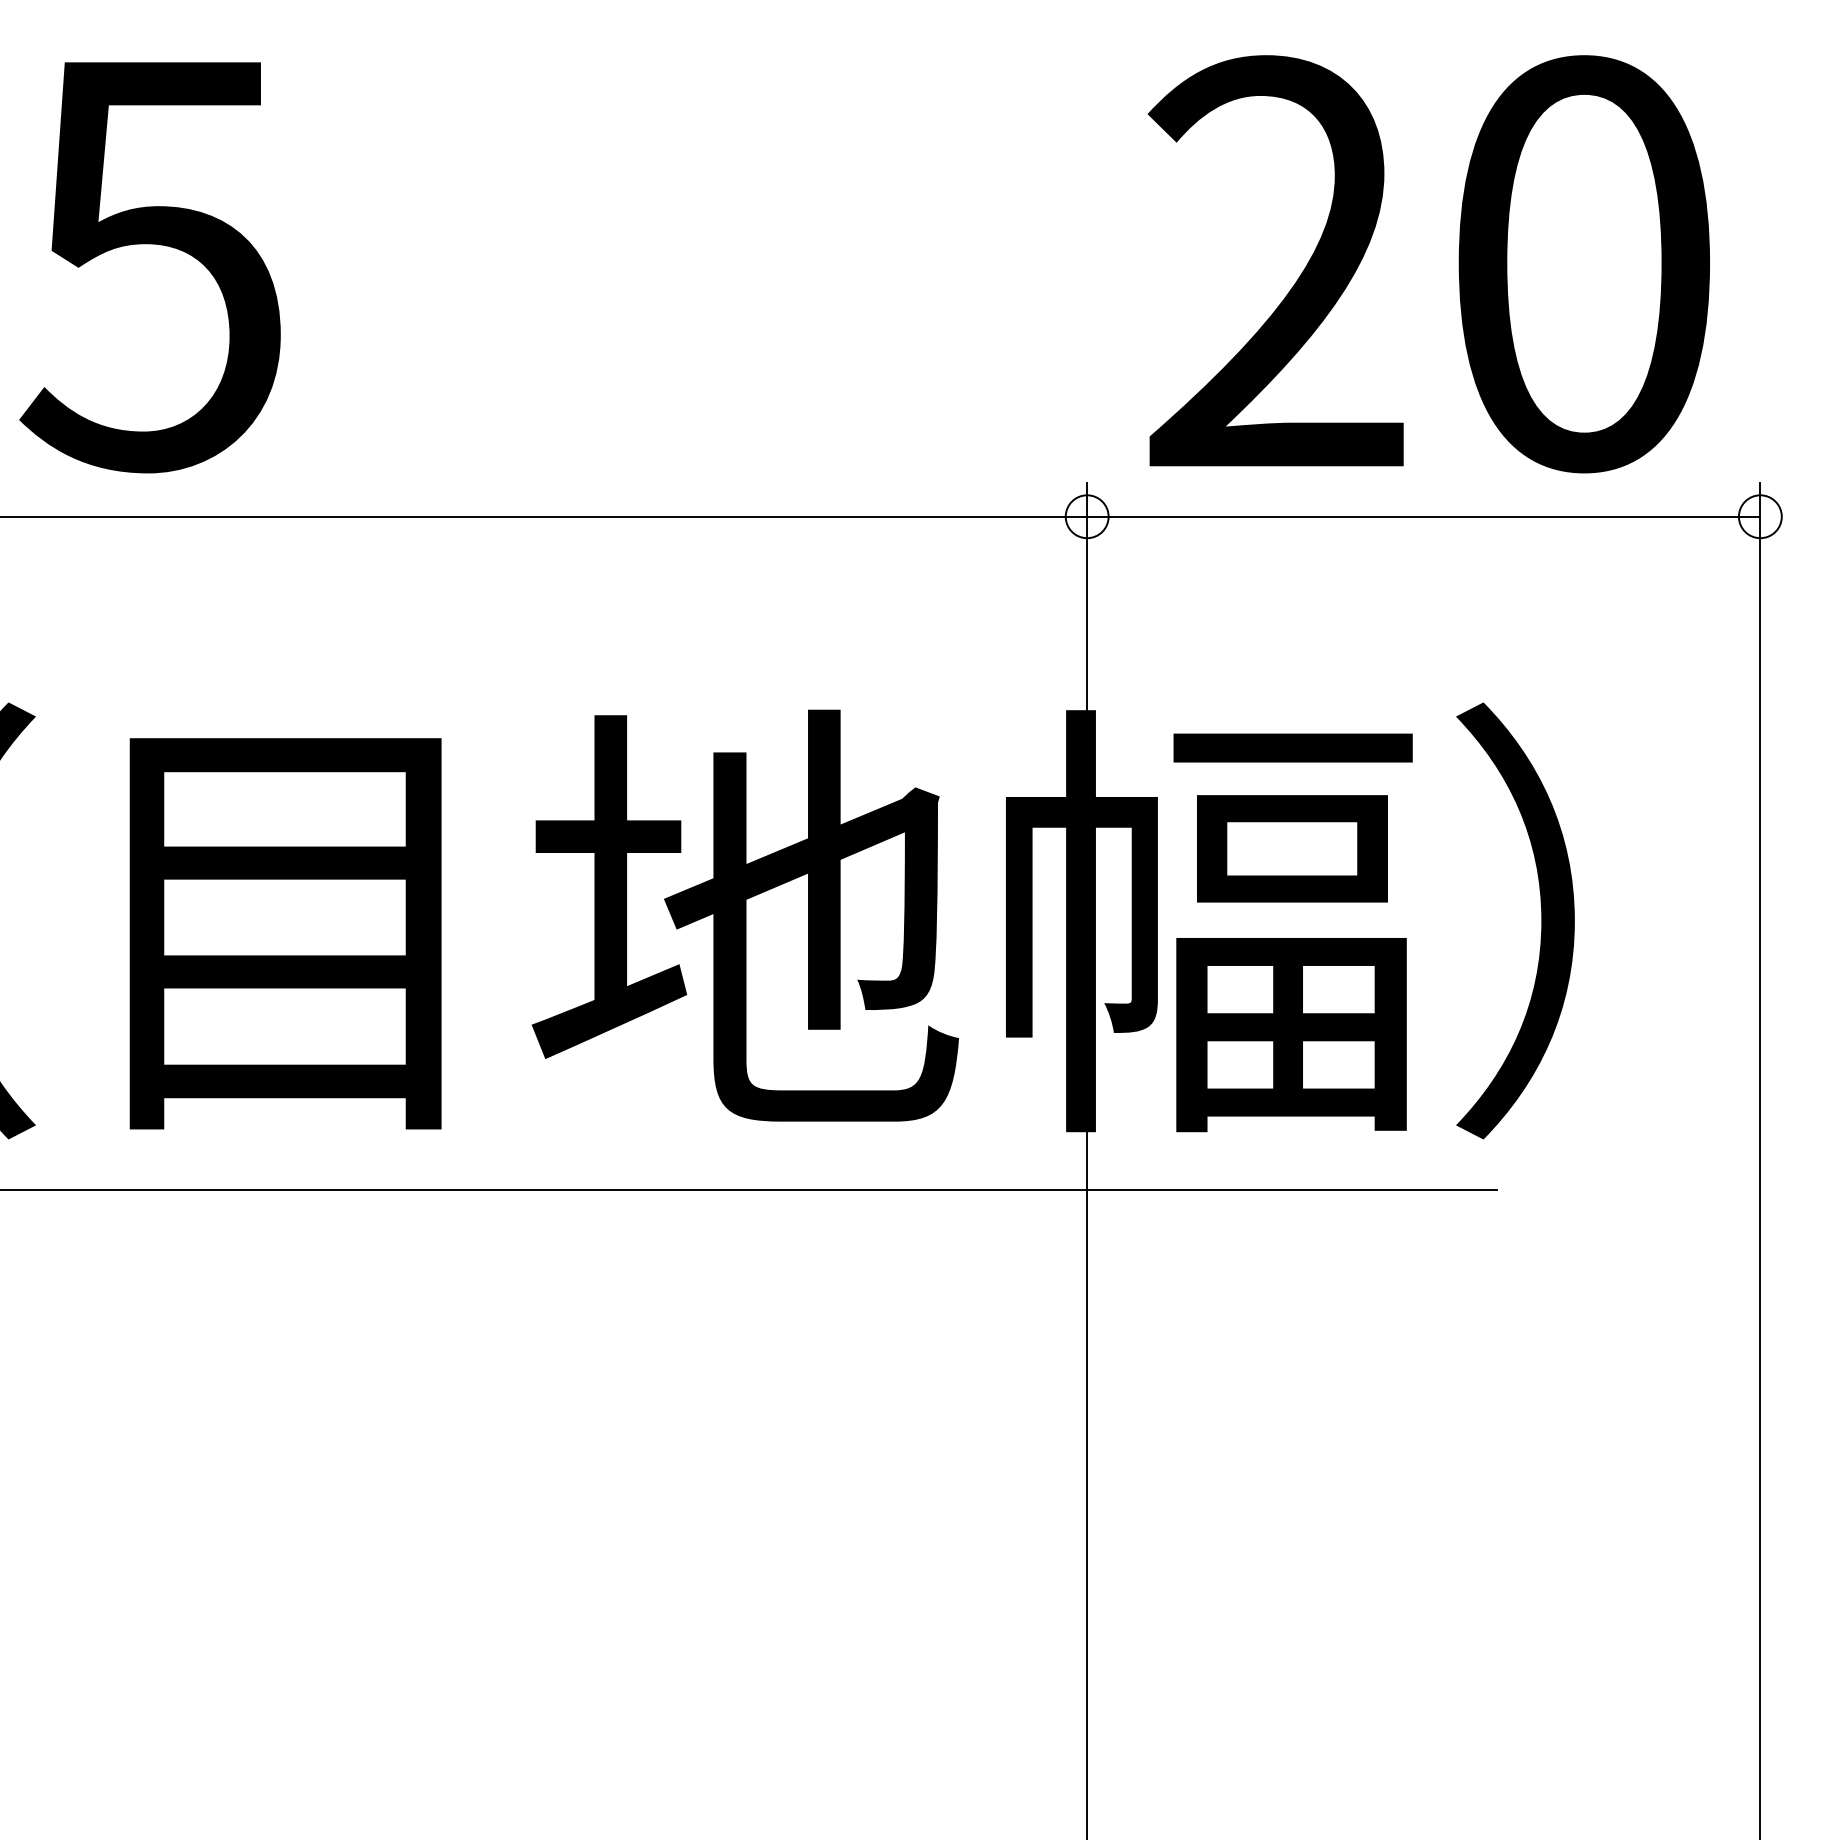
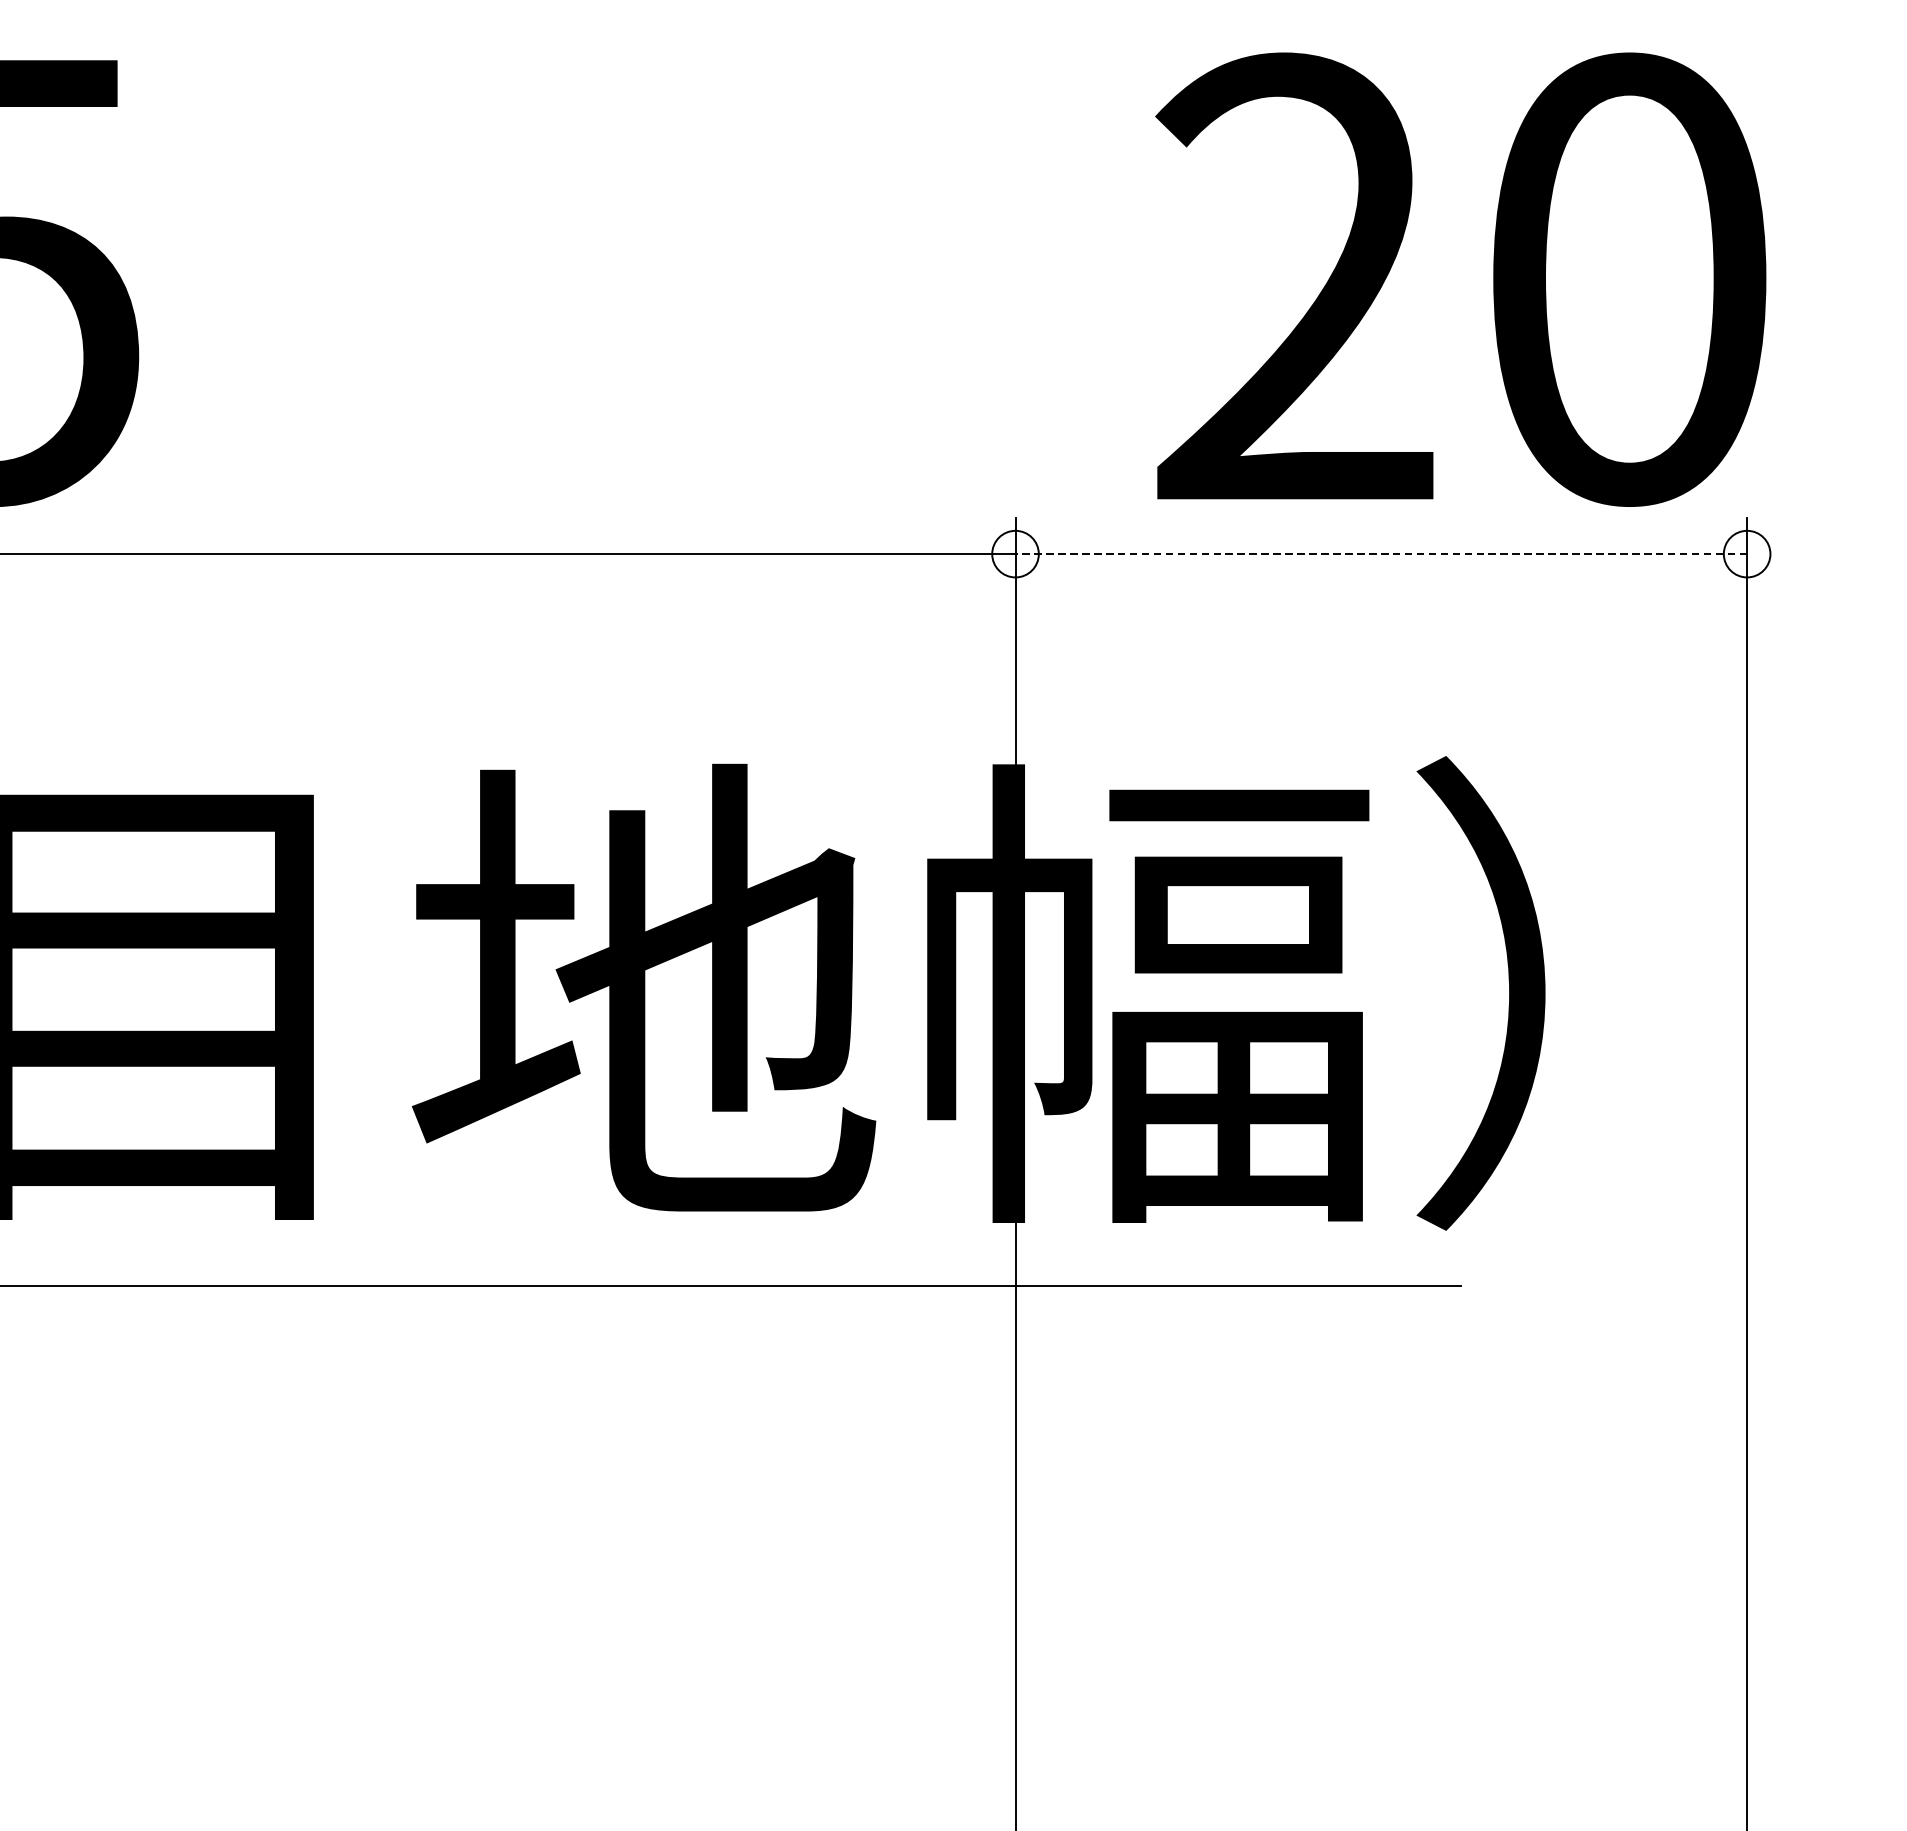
text: (1428, 264) -> (1460, 279), moved
line: (1423, 516) -> (1381, 553), solid -> dashed

